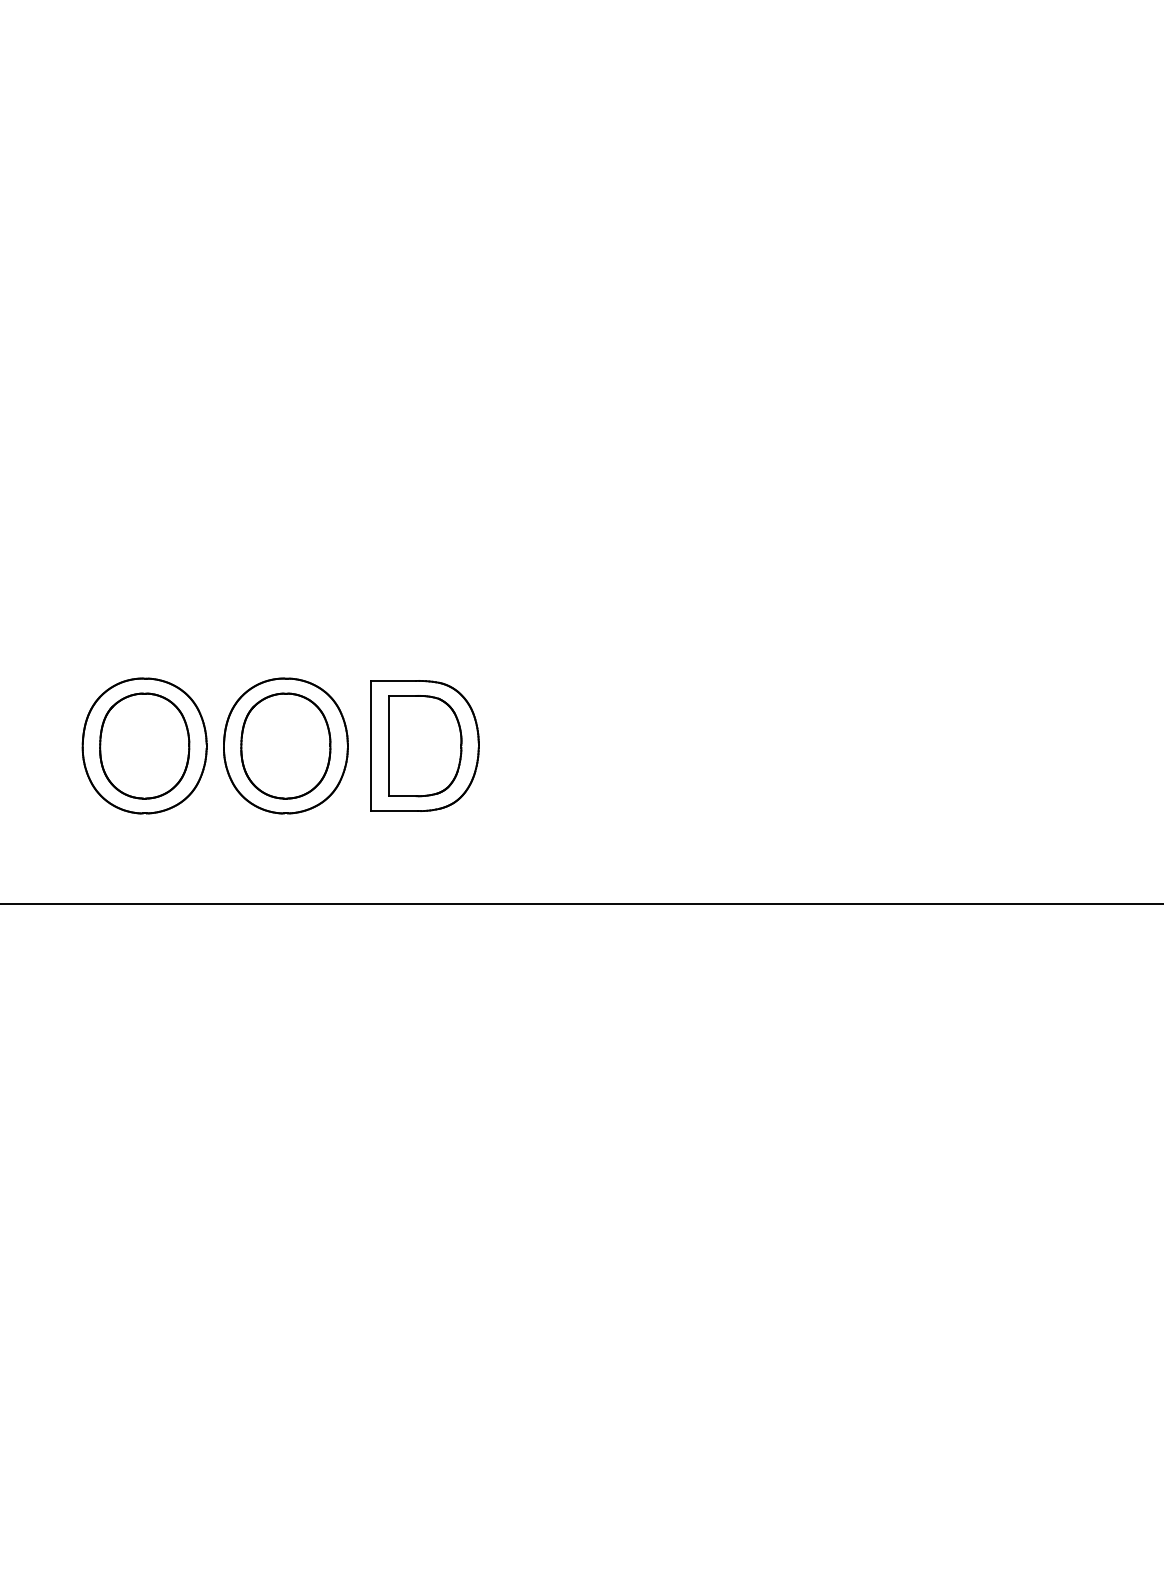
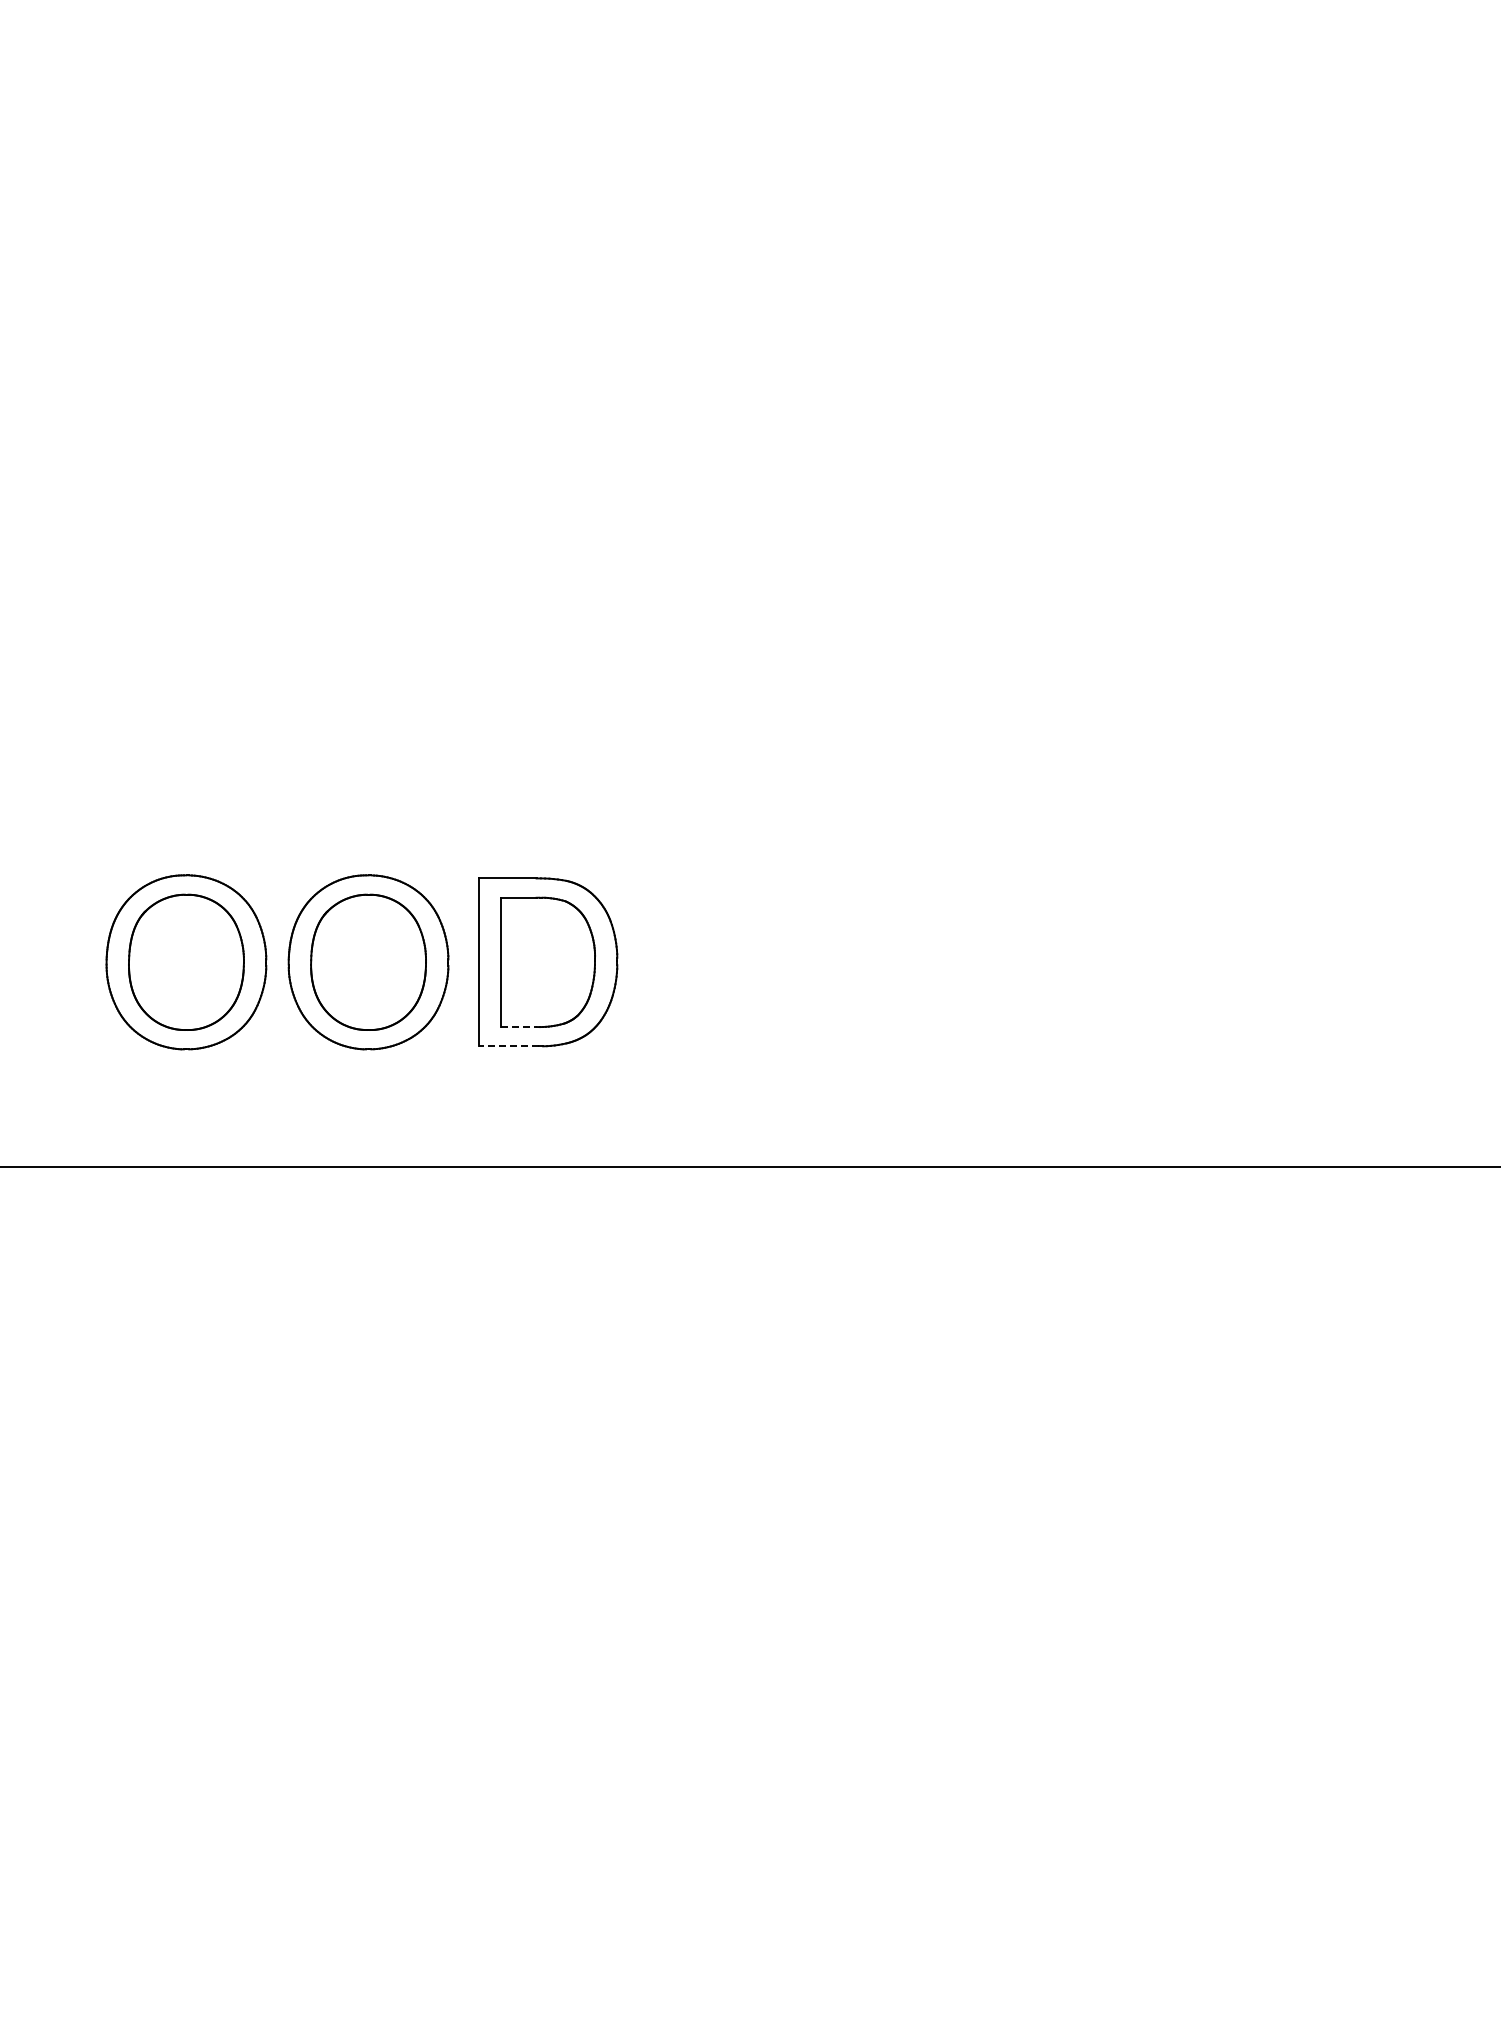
line: (402, 796) -> (519, 1027), solid -> dashed
line: (394, 811) -> (508, 1046), solid -> dashed

